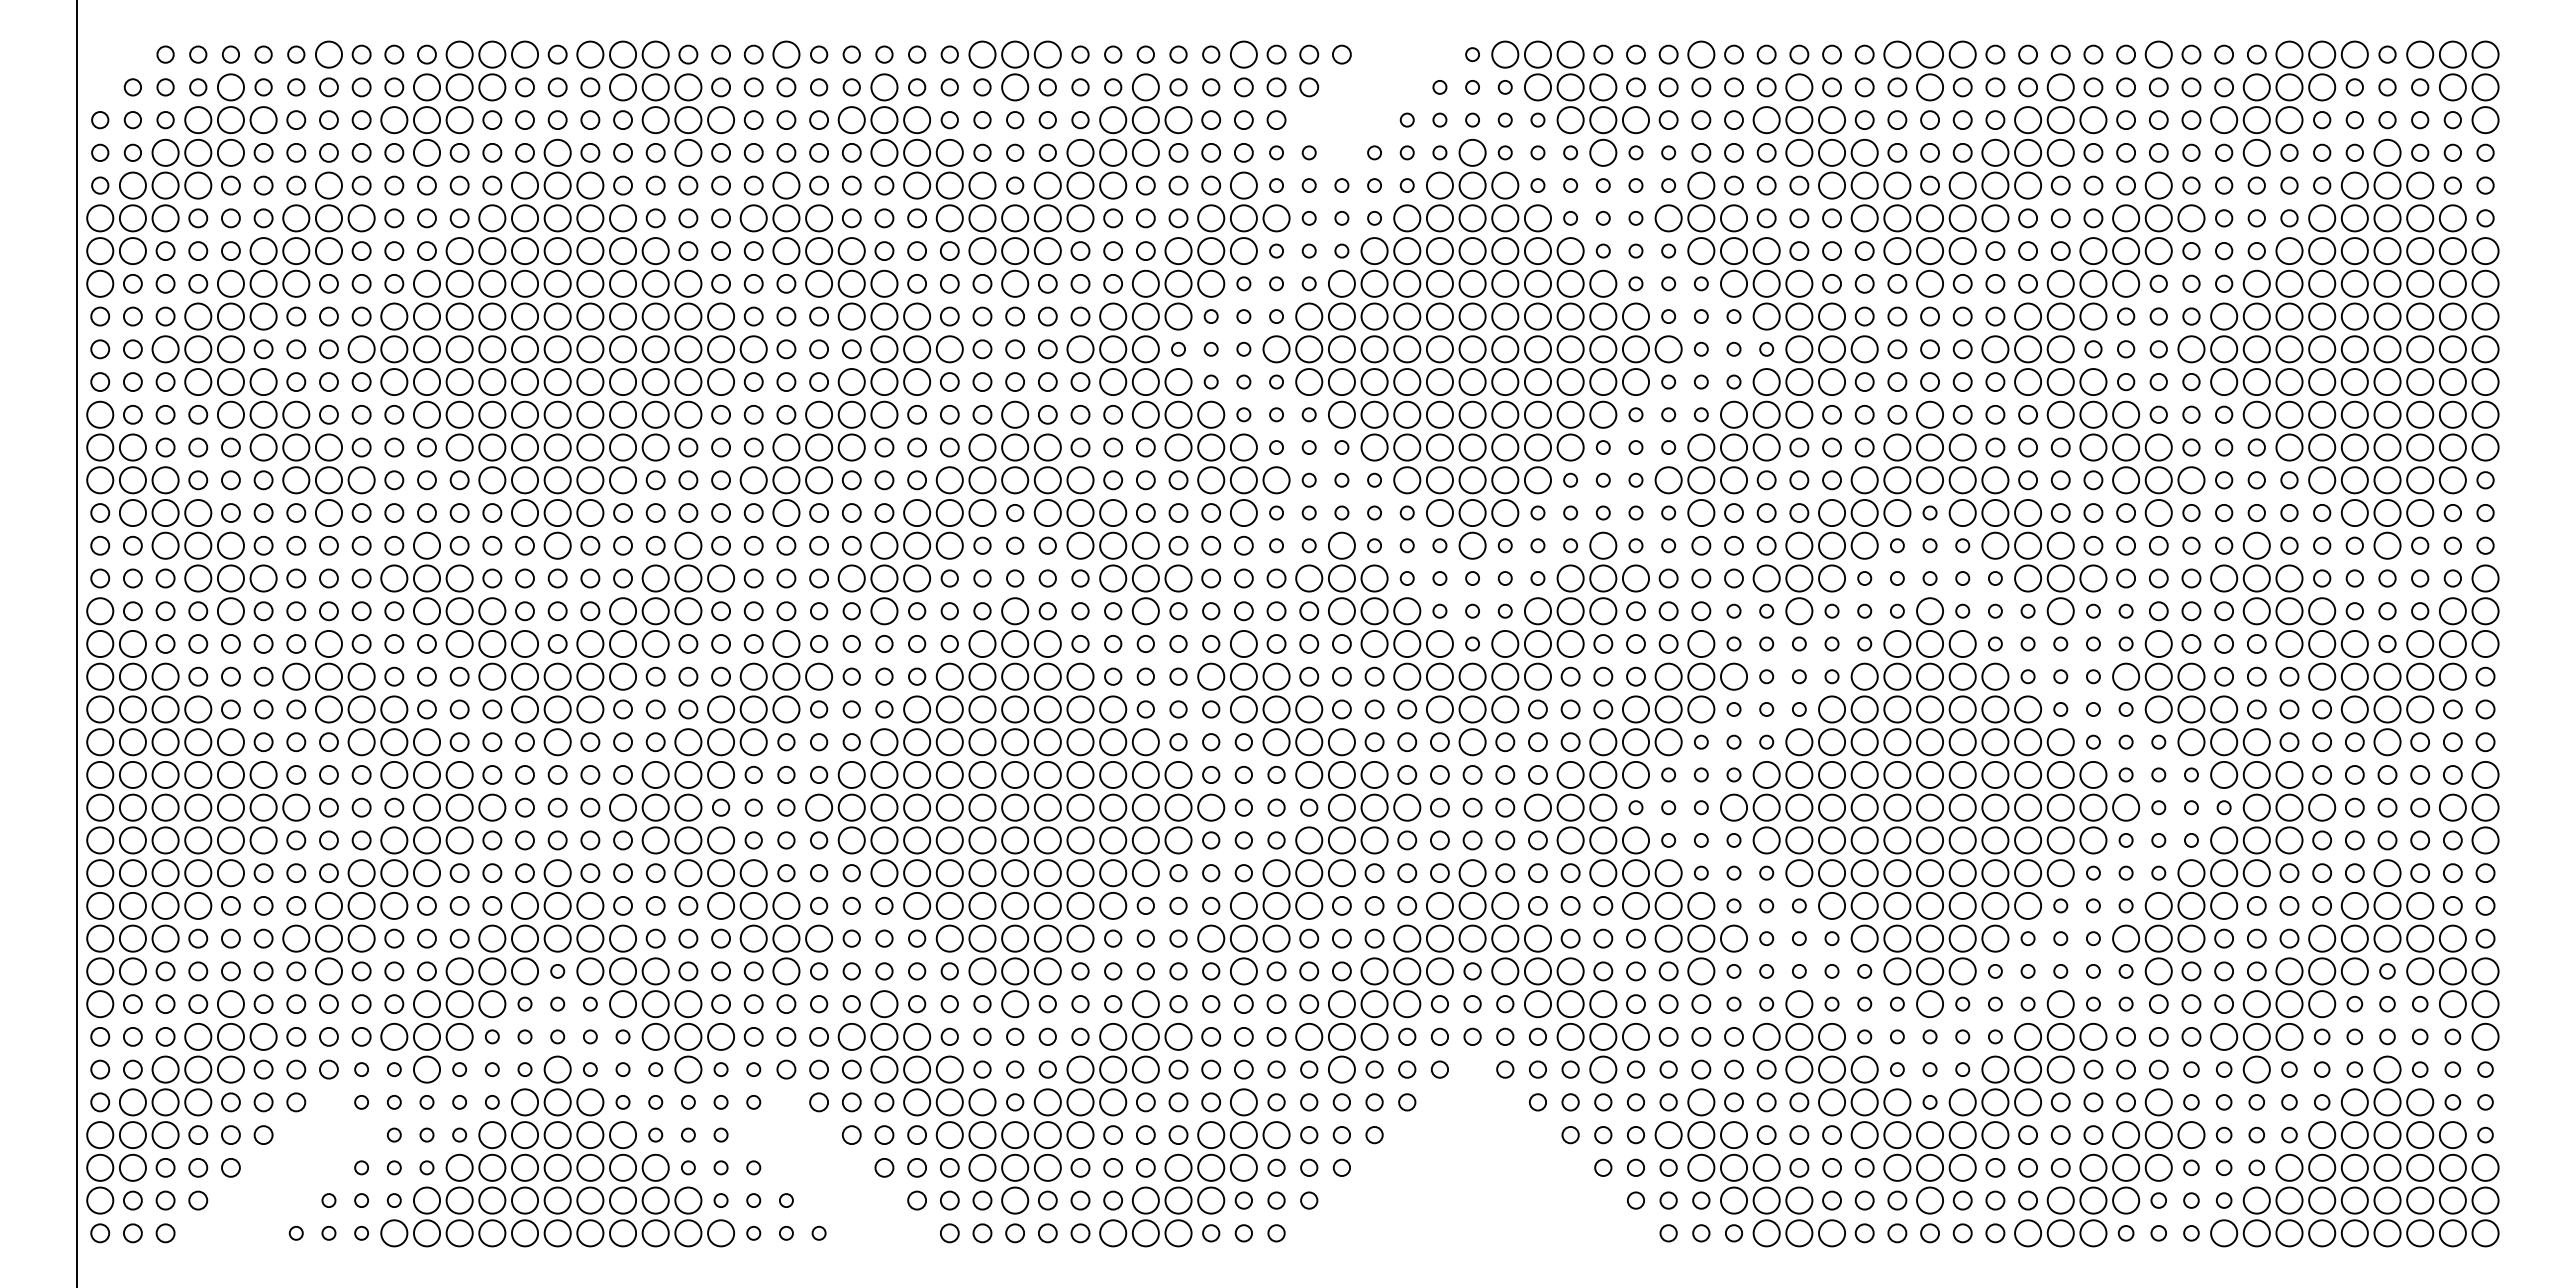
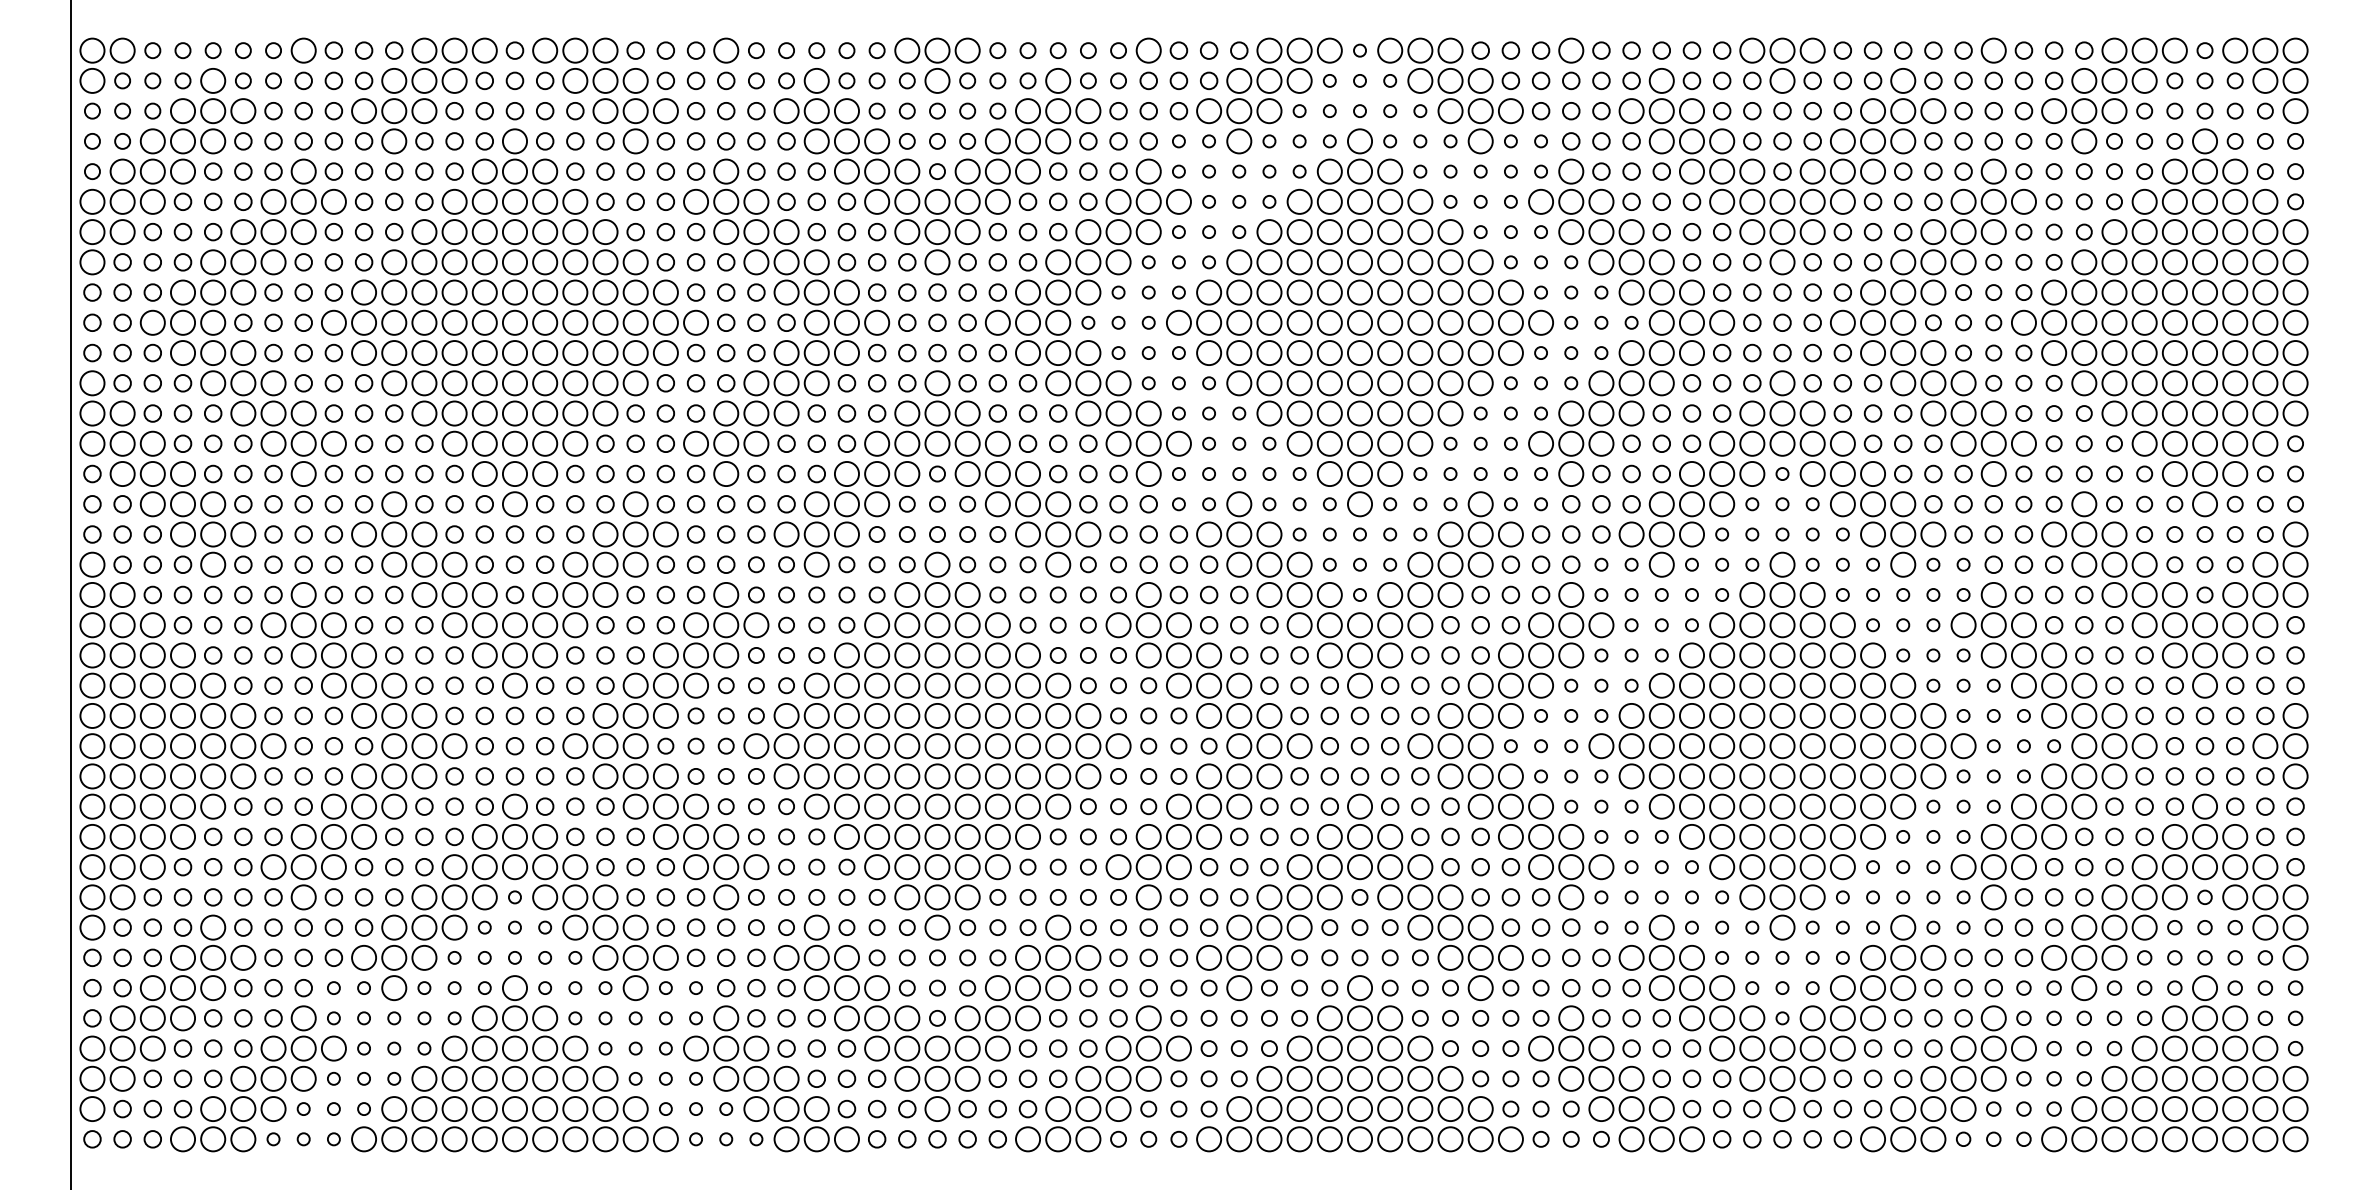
part: (111, 64) -> (102, 59), added
part: (1374, 103) -> (1269, 95), added
part: (1472, 1151) -> (1359, 1063), added
part: (280, 1167) -> (258, 1078), added
part: (835, 1167) -> (771, 1078), added

